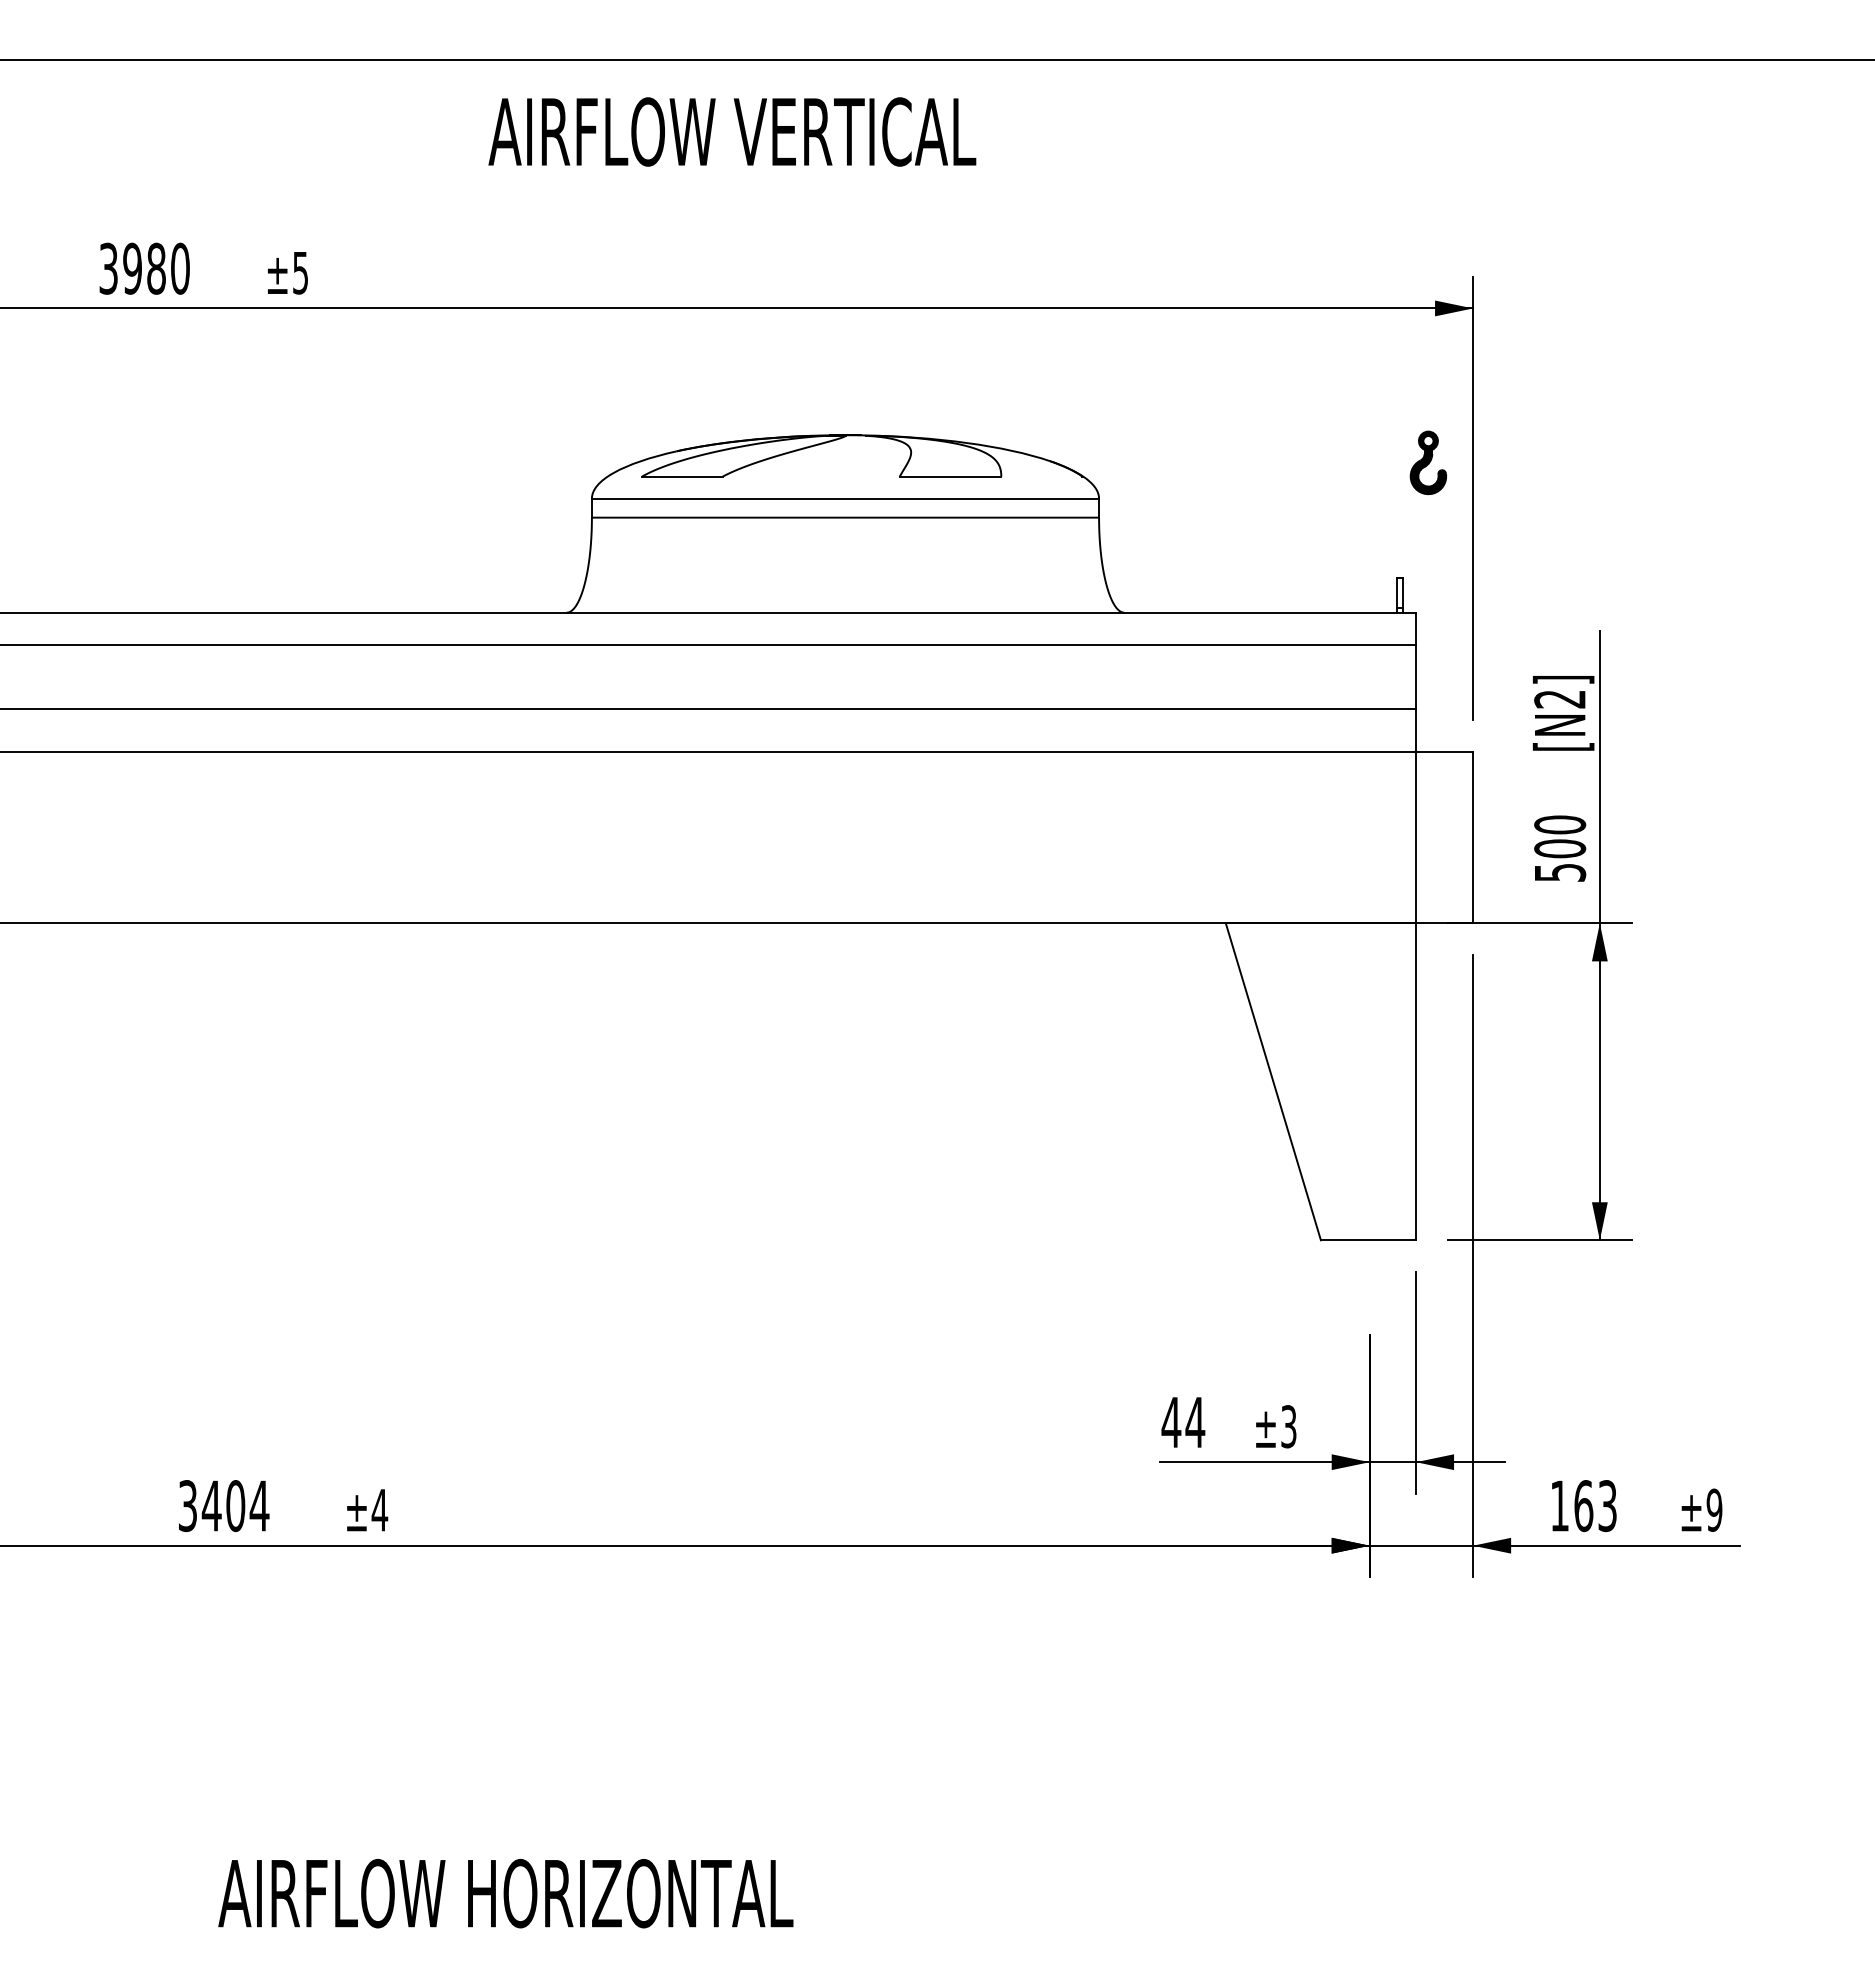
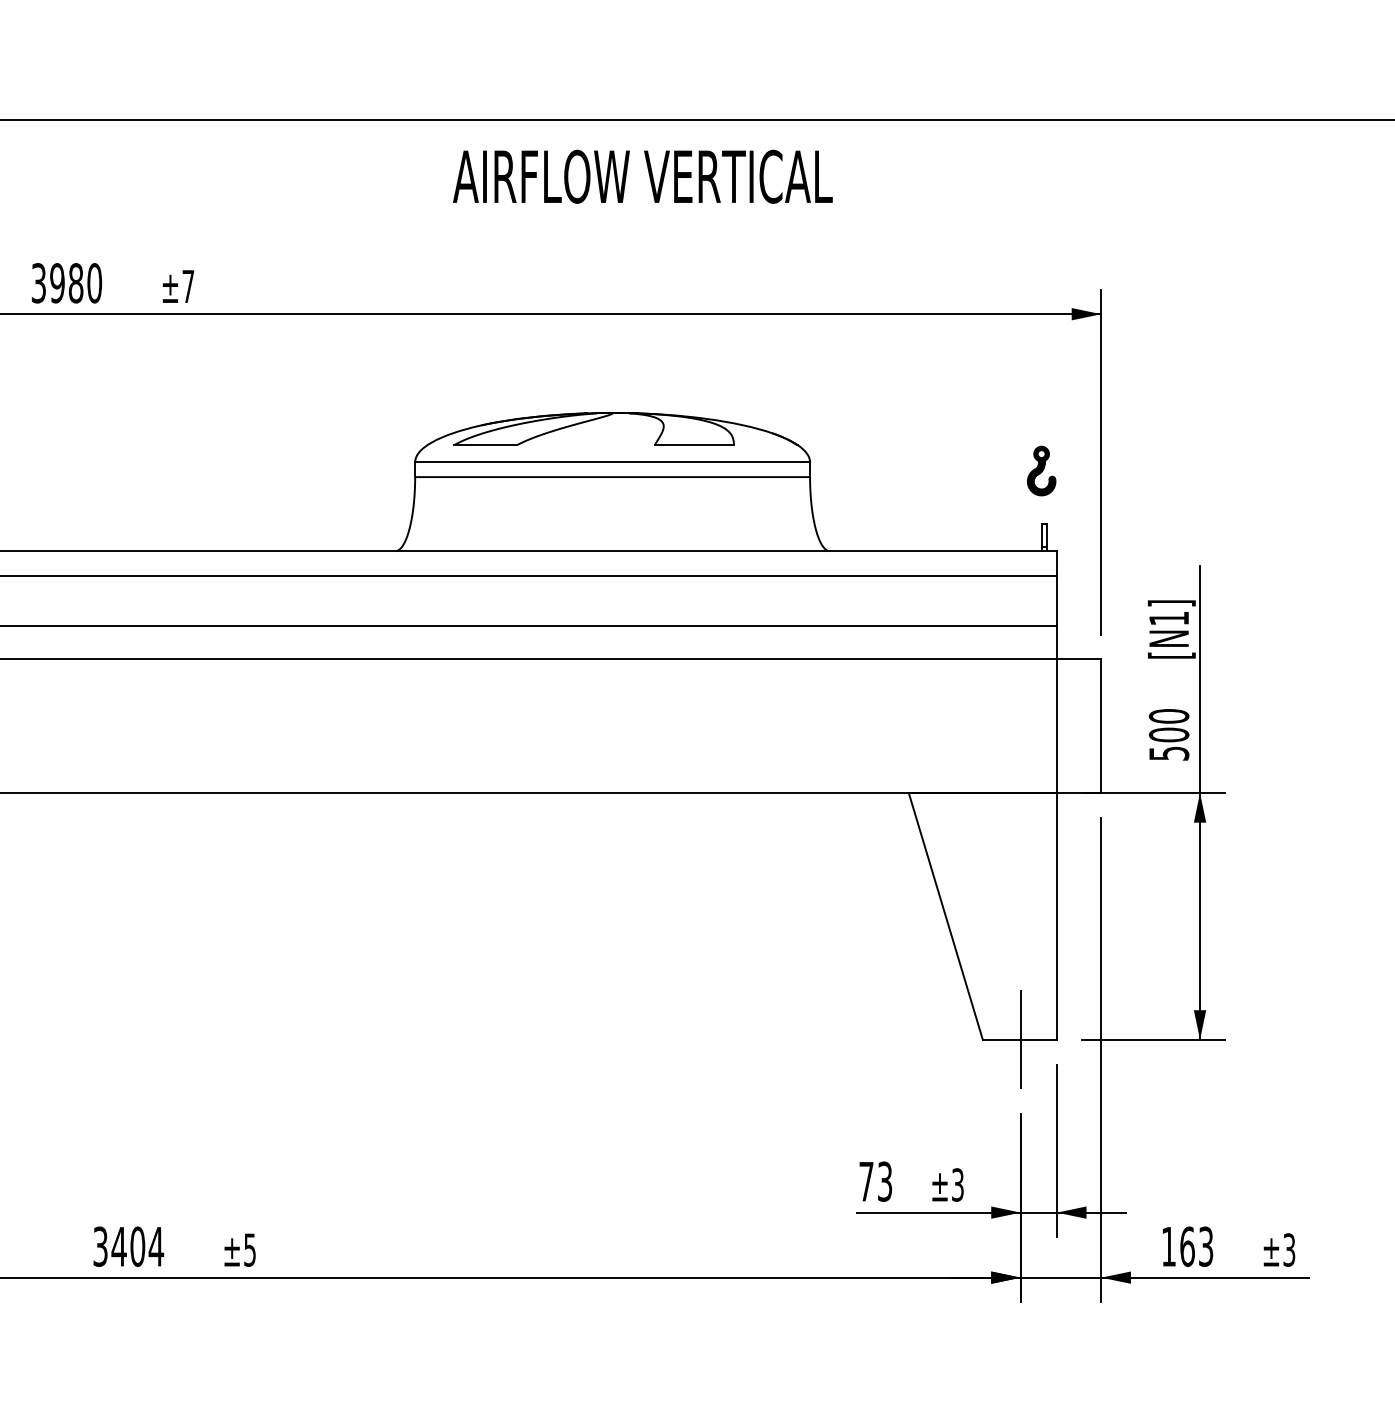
text: (732, 131) -> (642, 176), moved
text: (300, 273) -> (188, 286), ±5 -> ±7
part: (1428, 462) -> (1041, 470), moved
text: (1559, 699) -> (1168, 618), [N2] -> [N1]
line: (1369, 1239) -> (1020, 1039), added
text: (1183, 1422) -> (875, 1181), 44 -> 73
text: (1714, 1509) -> (1289, 1249), ±9 -> ±3
text: (379, 1510) -> (249, 1250), ±4 -> ±5

